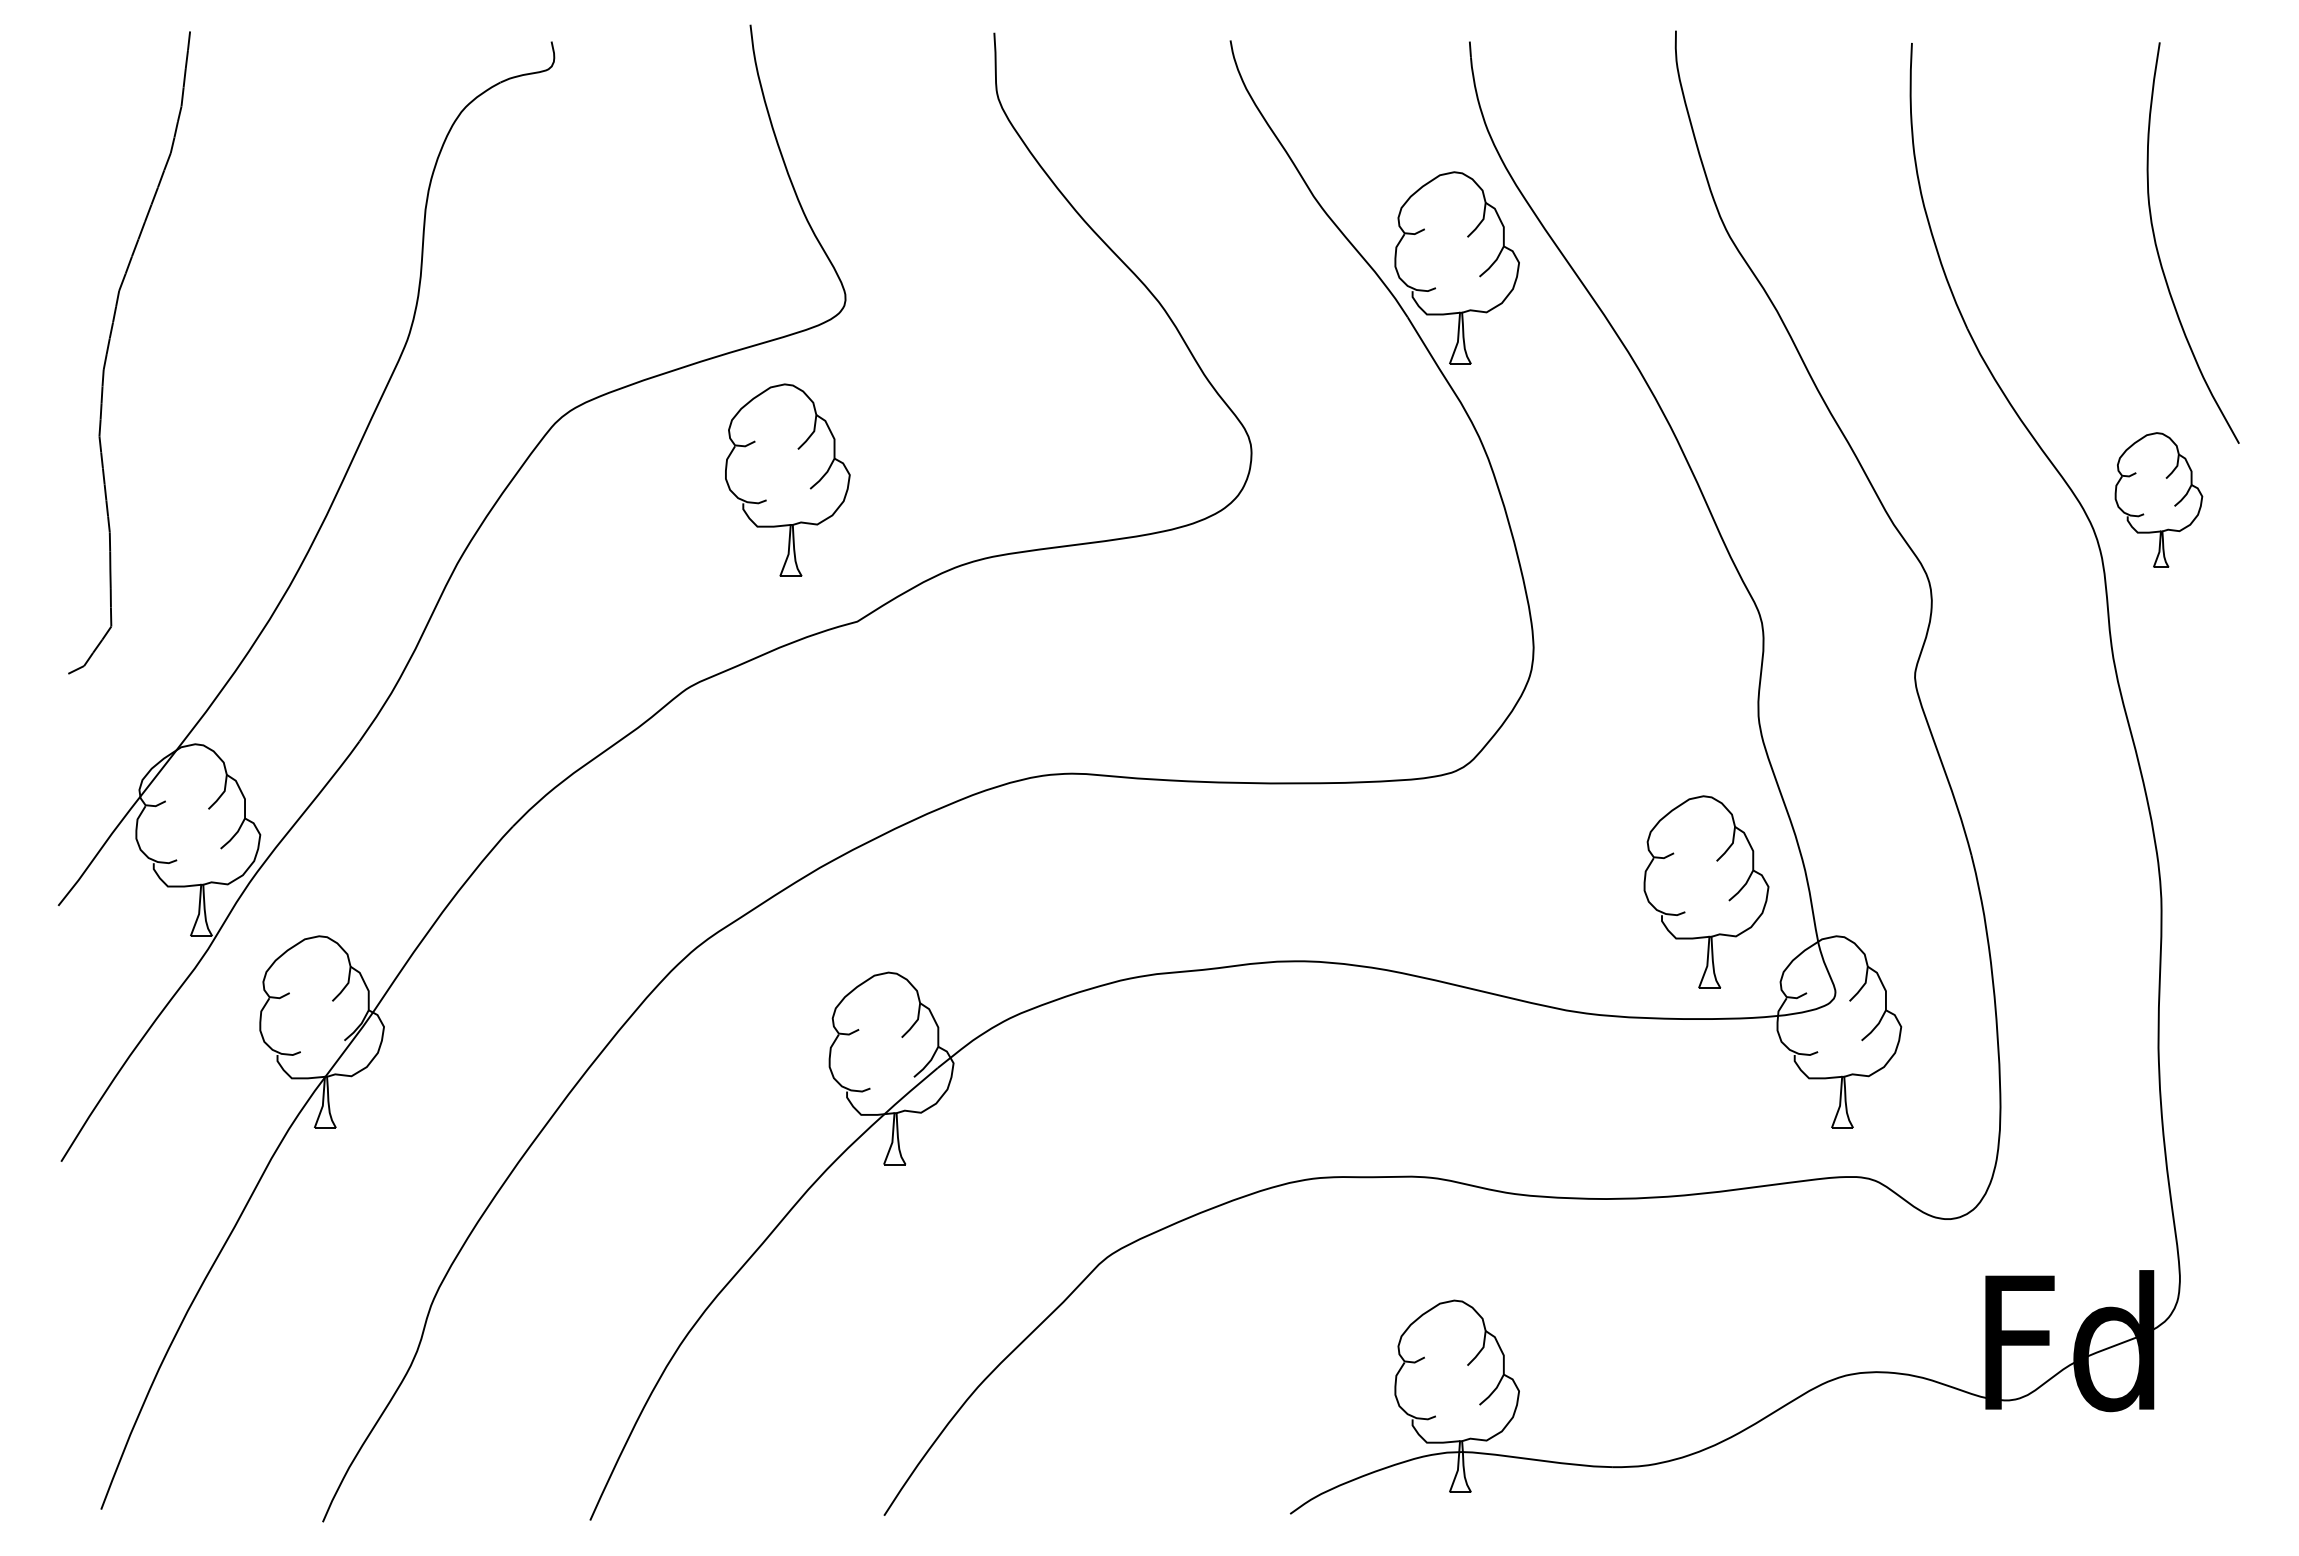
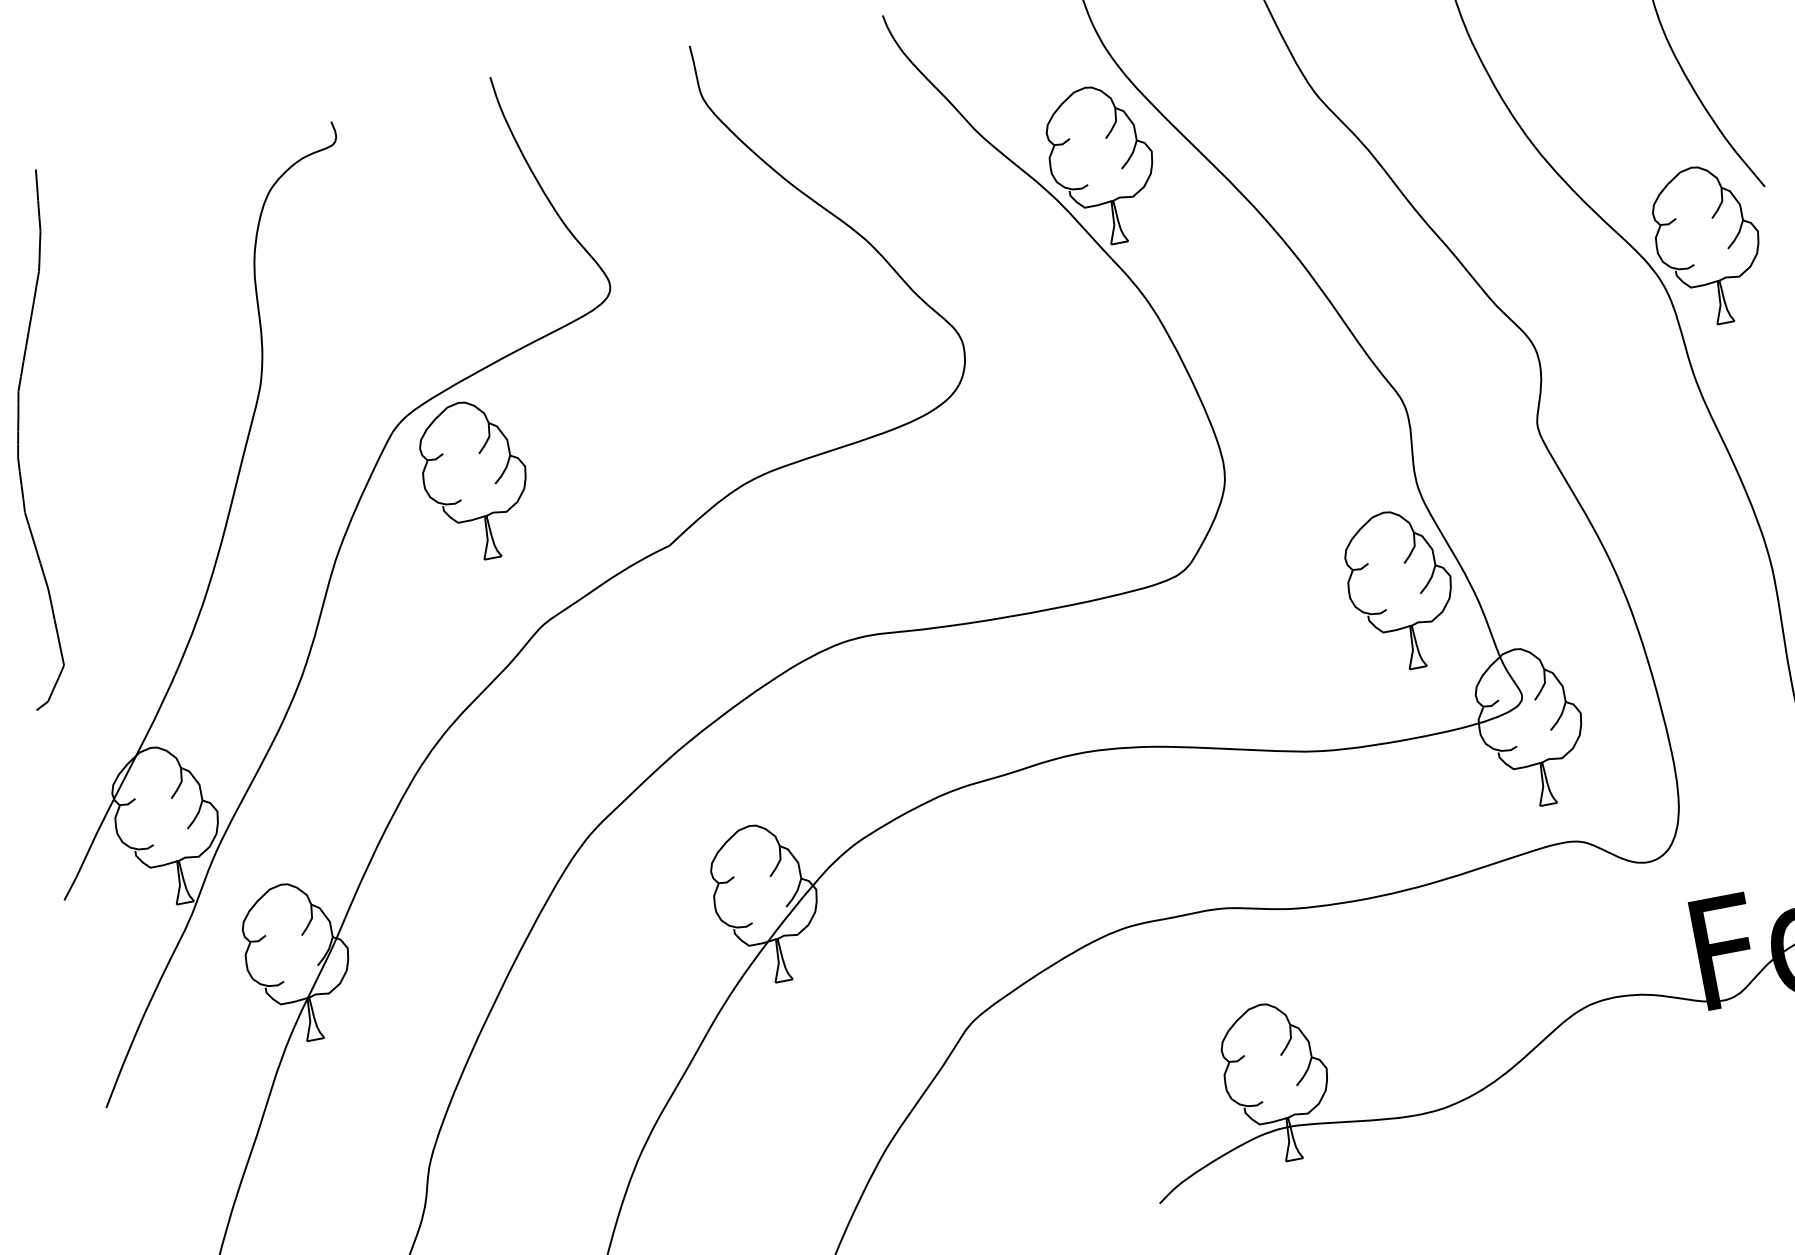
part: (787, 479) -> (475, 479), moved
part: (2158, 499) -> (1708, 244), size x1.43
part: (1728, 899) -> (1419, 592), moved

